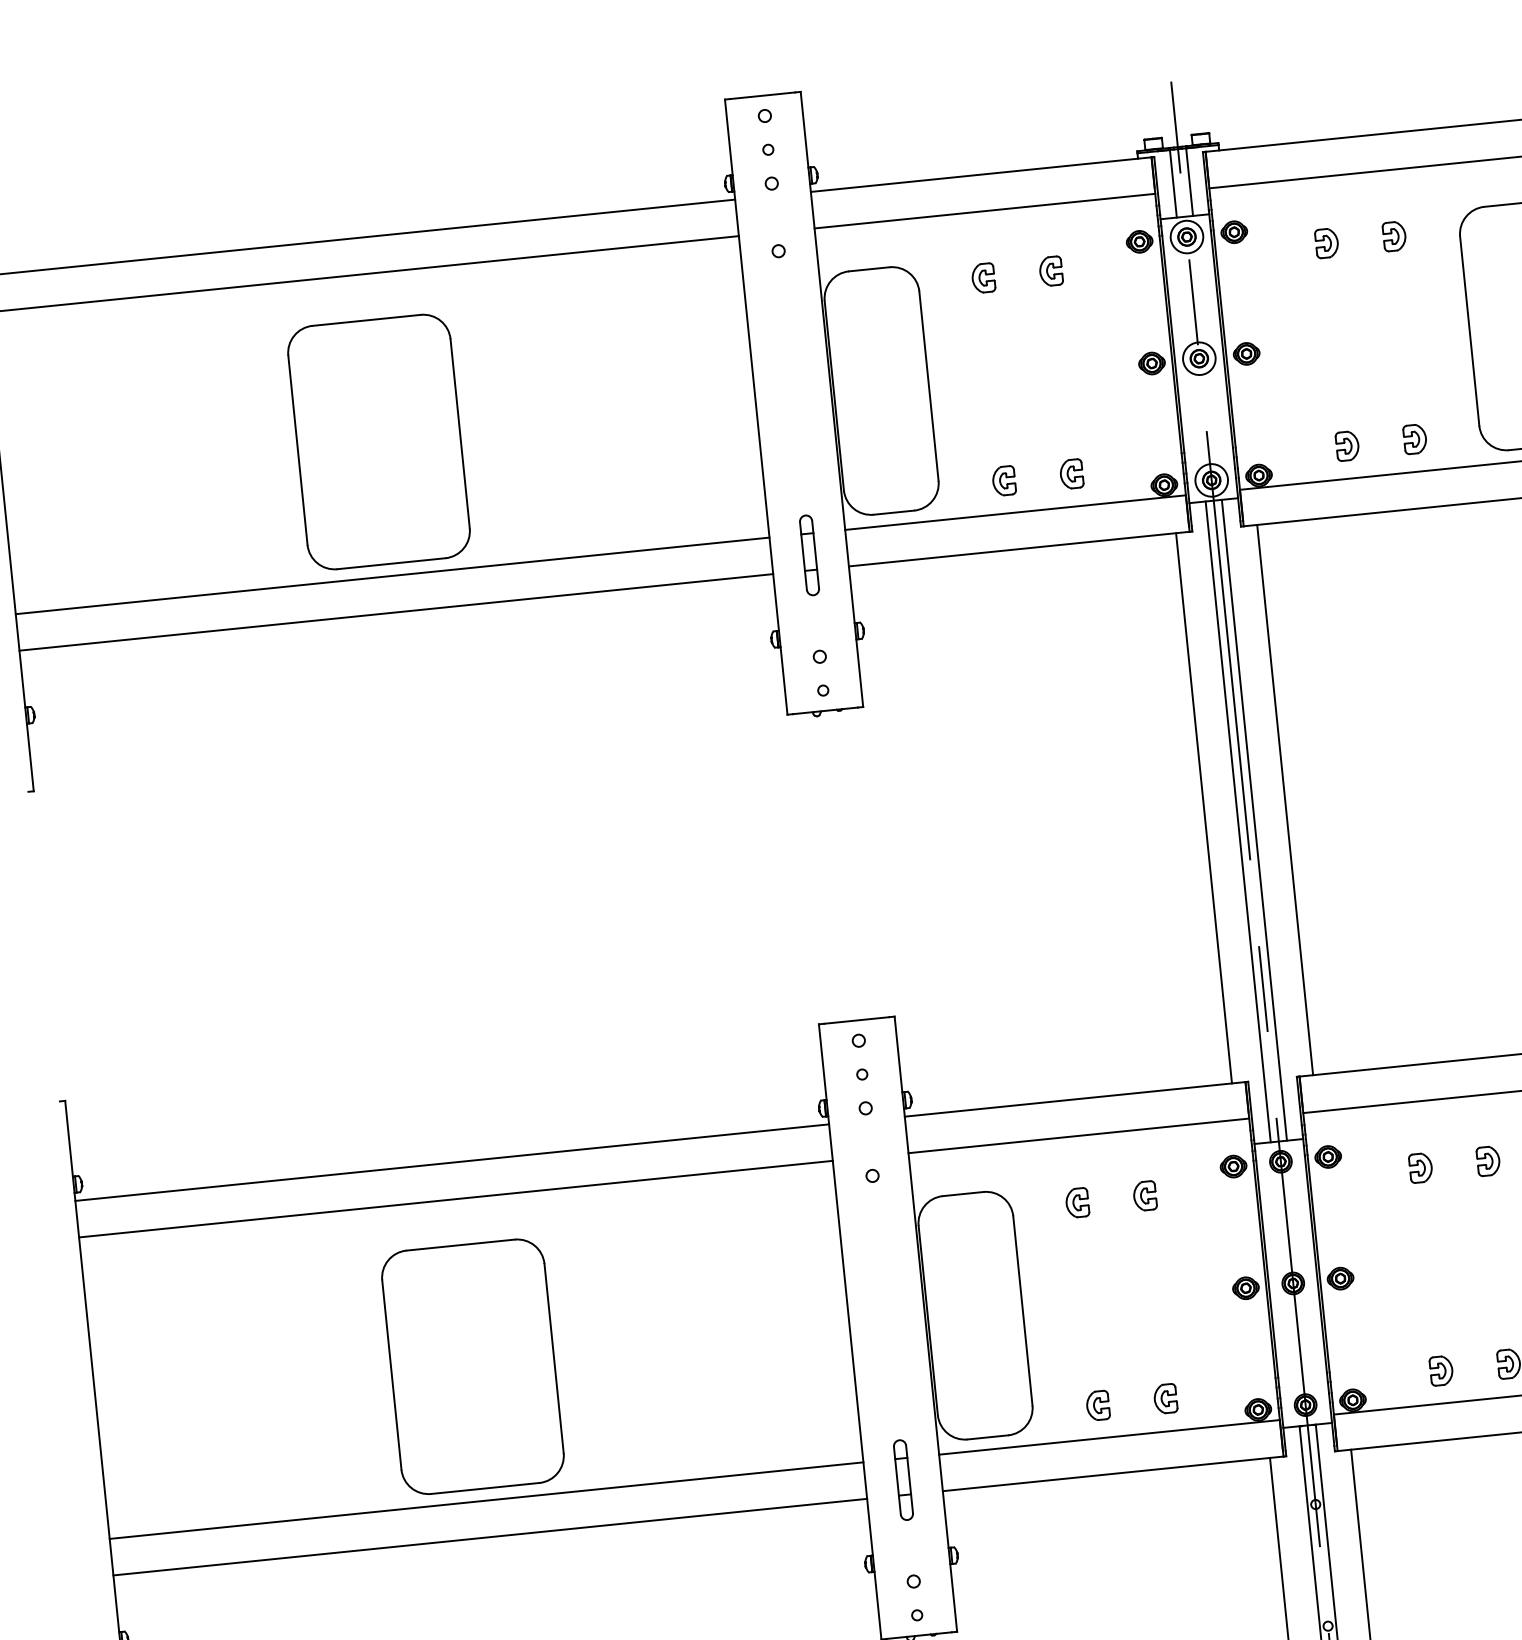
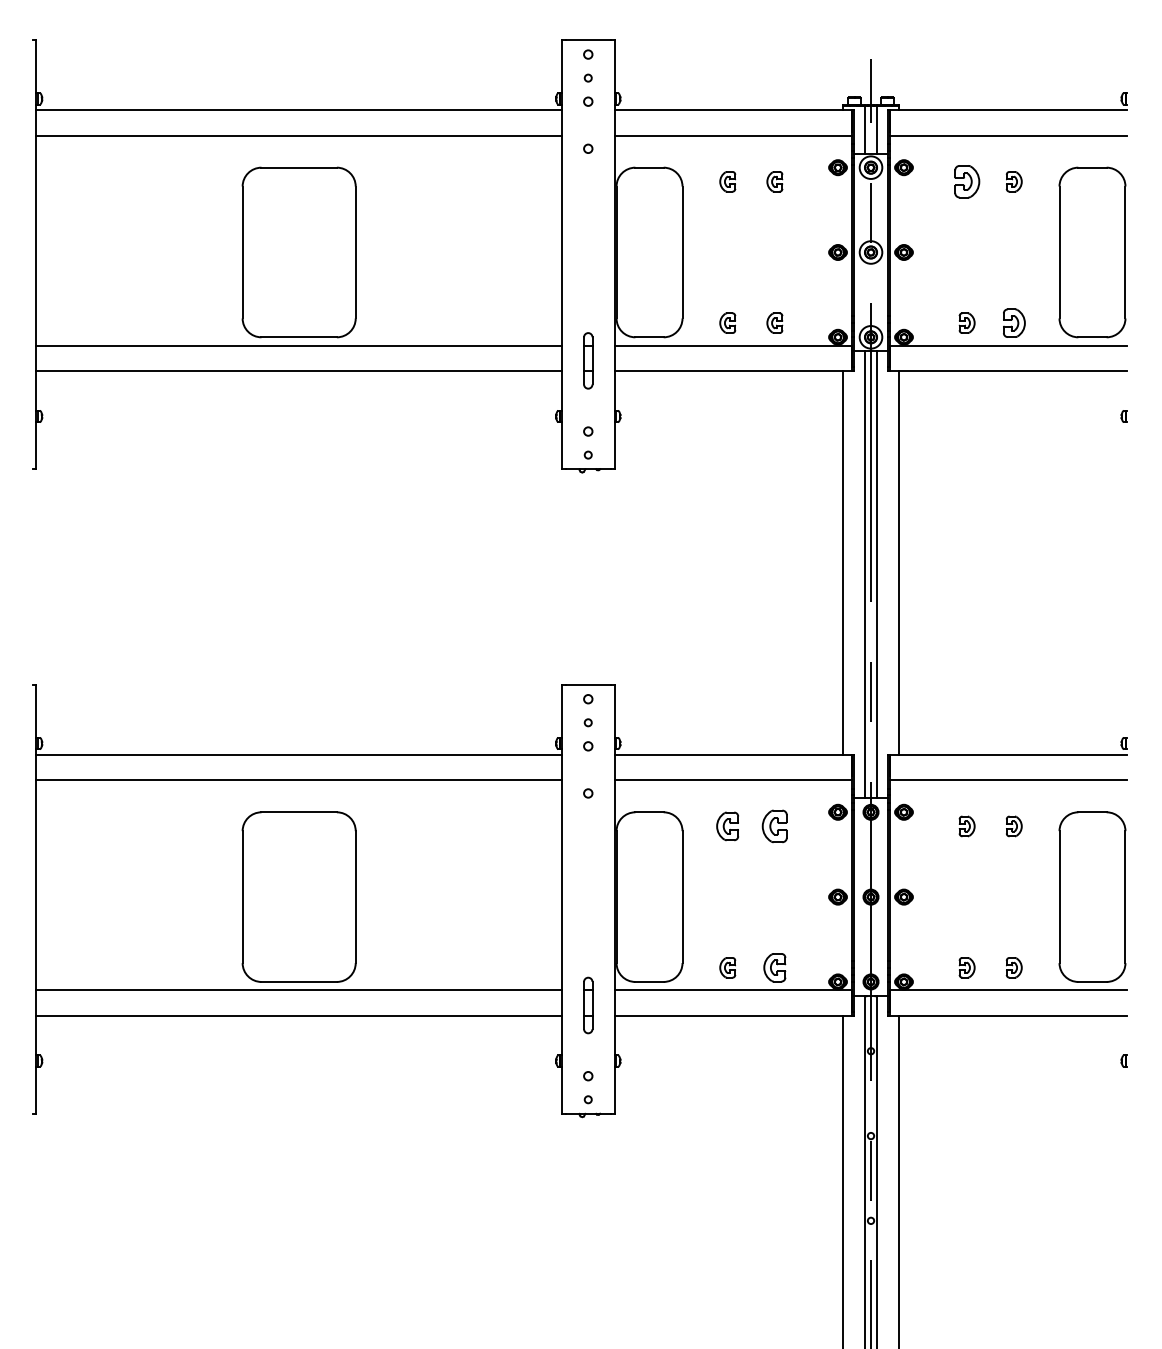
part: (1325, 242) -> (966, 181), size x1.6
part: (1413, 438) -> (1013, 322), size x1.4
part: (1144, 1196) -> (774, 826), size x1.6
part: (1077, 1203) -> (727, 826), size x1.4
part: (1165, 1398) -> (774, 967), size x1.4

